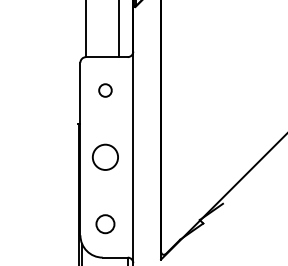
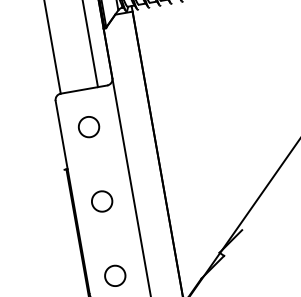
circle: (105, 90) -> (89, 126), size x1.43
circle: (105, 157) -> (102, 201), size x0.71

